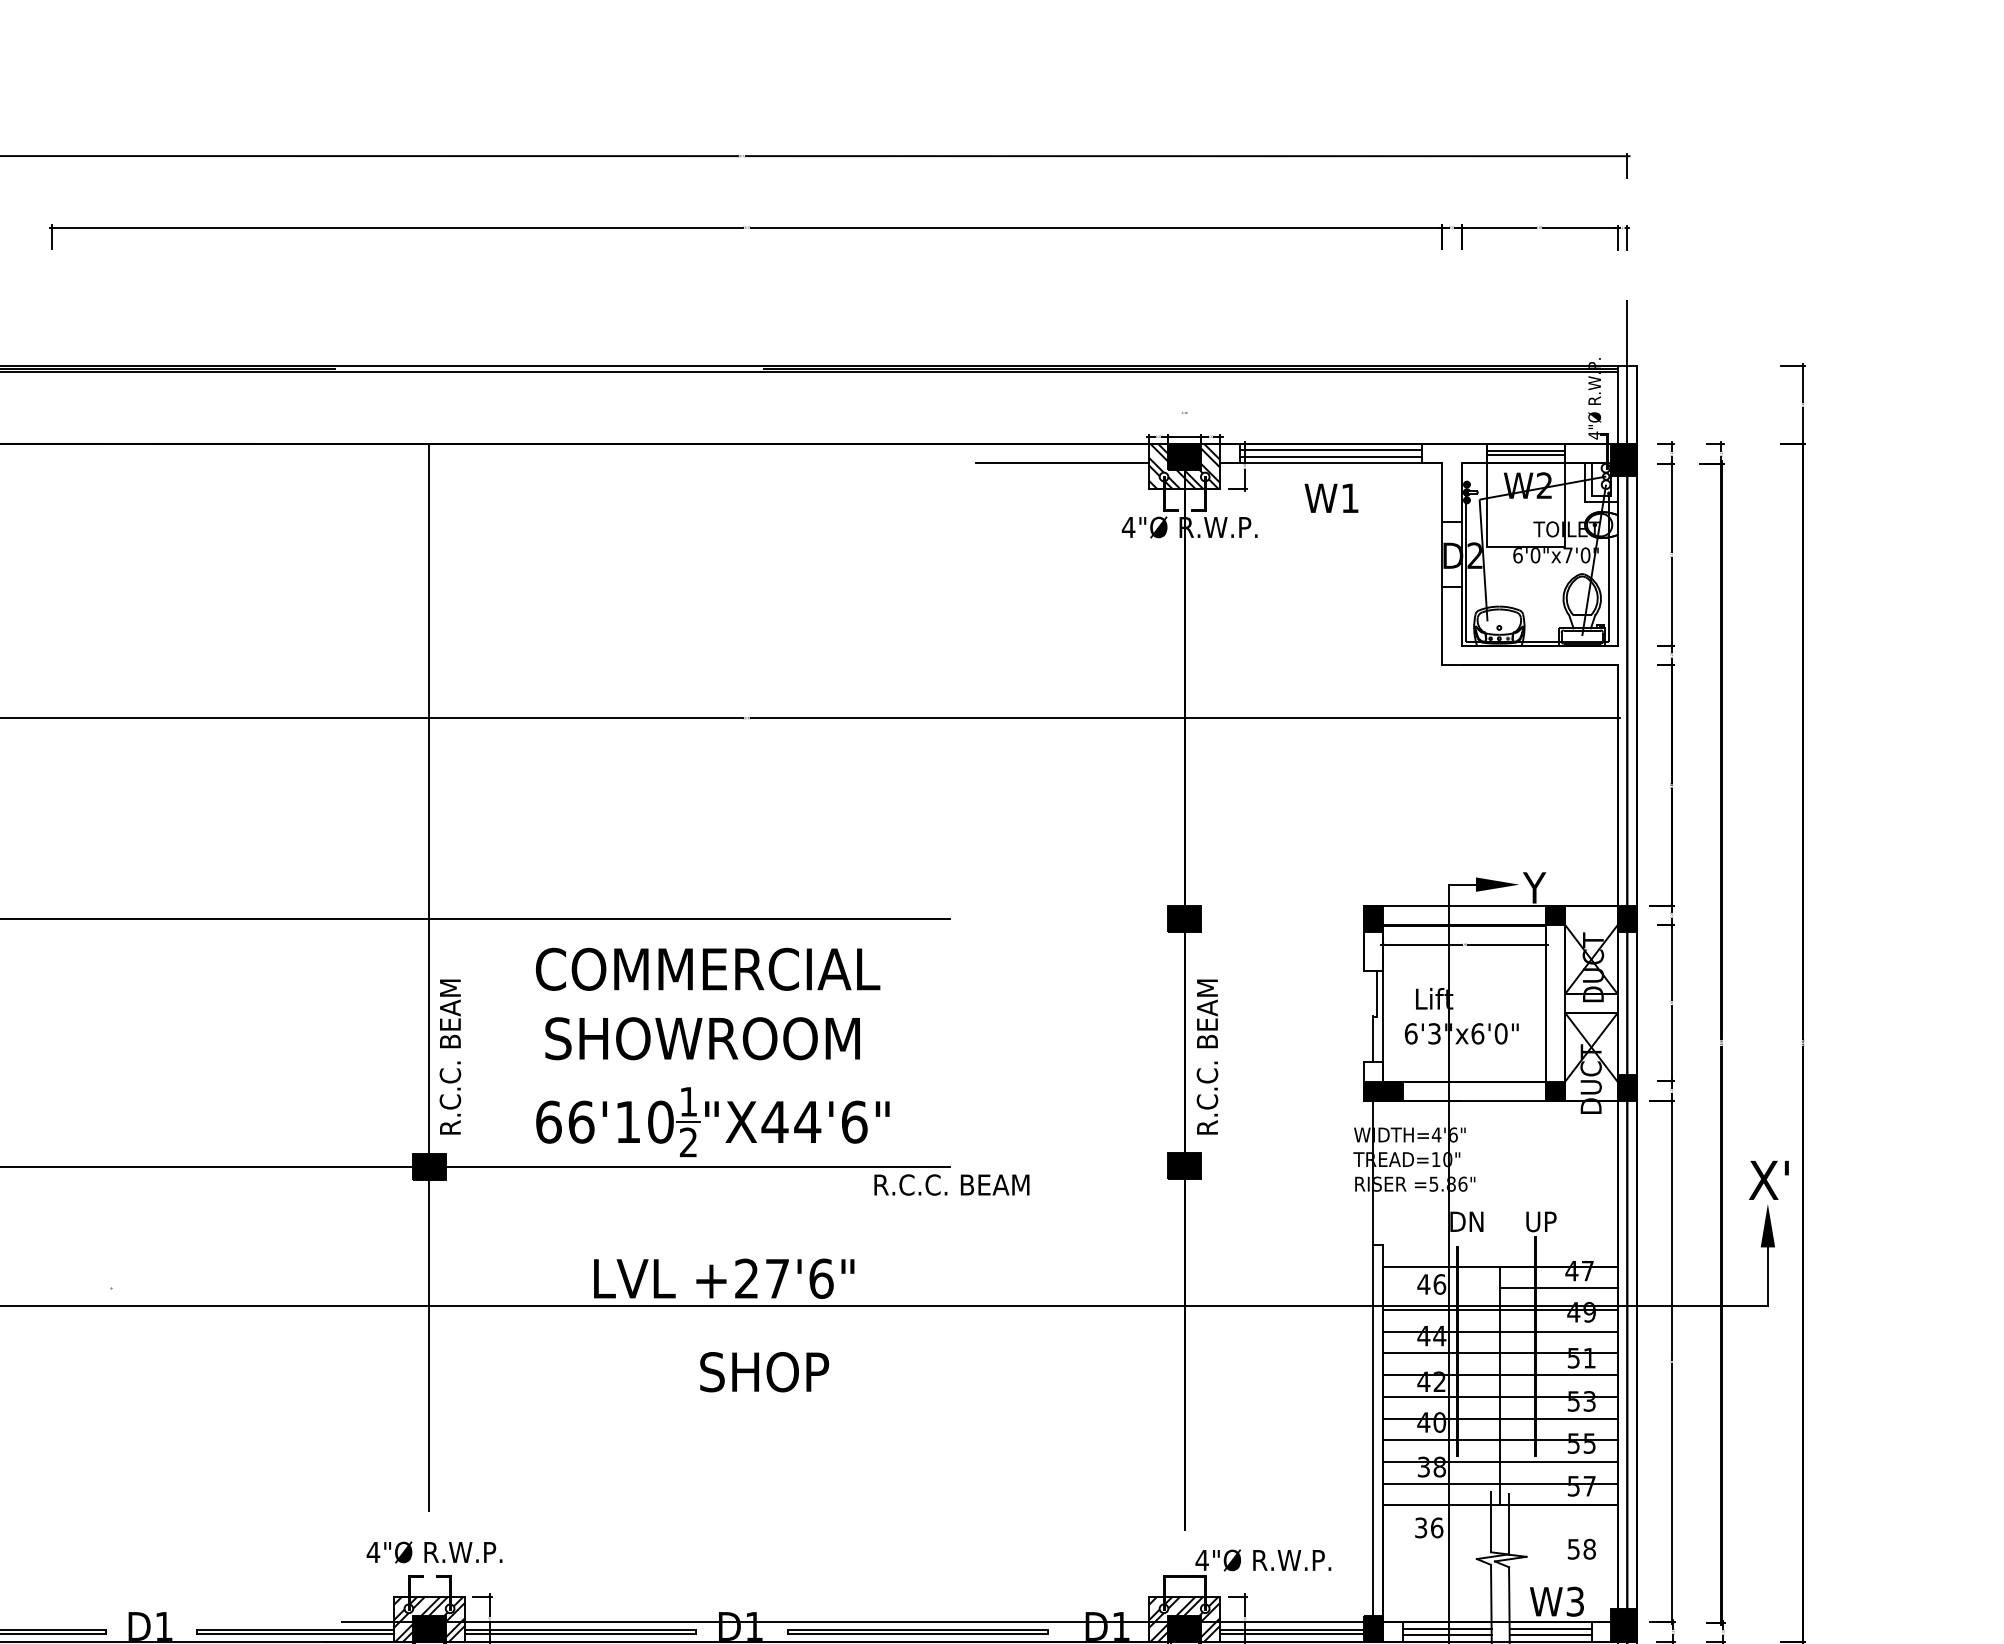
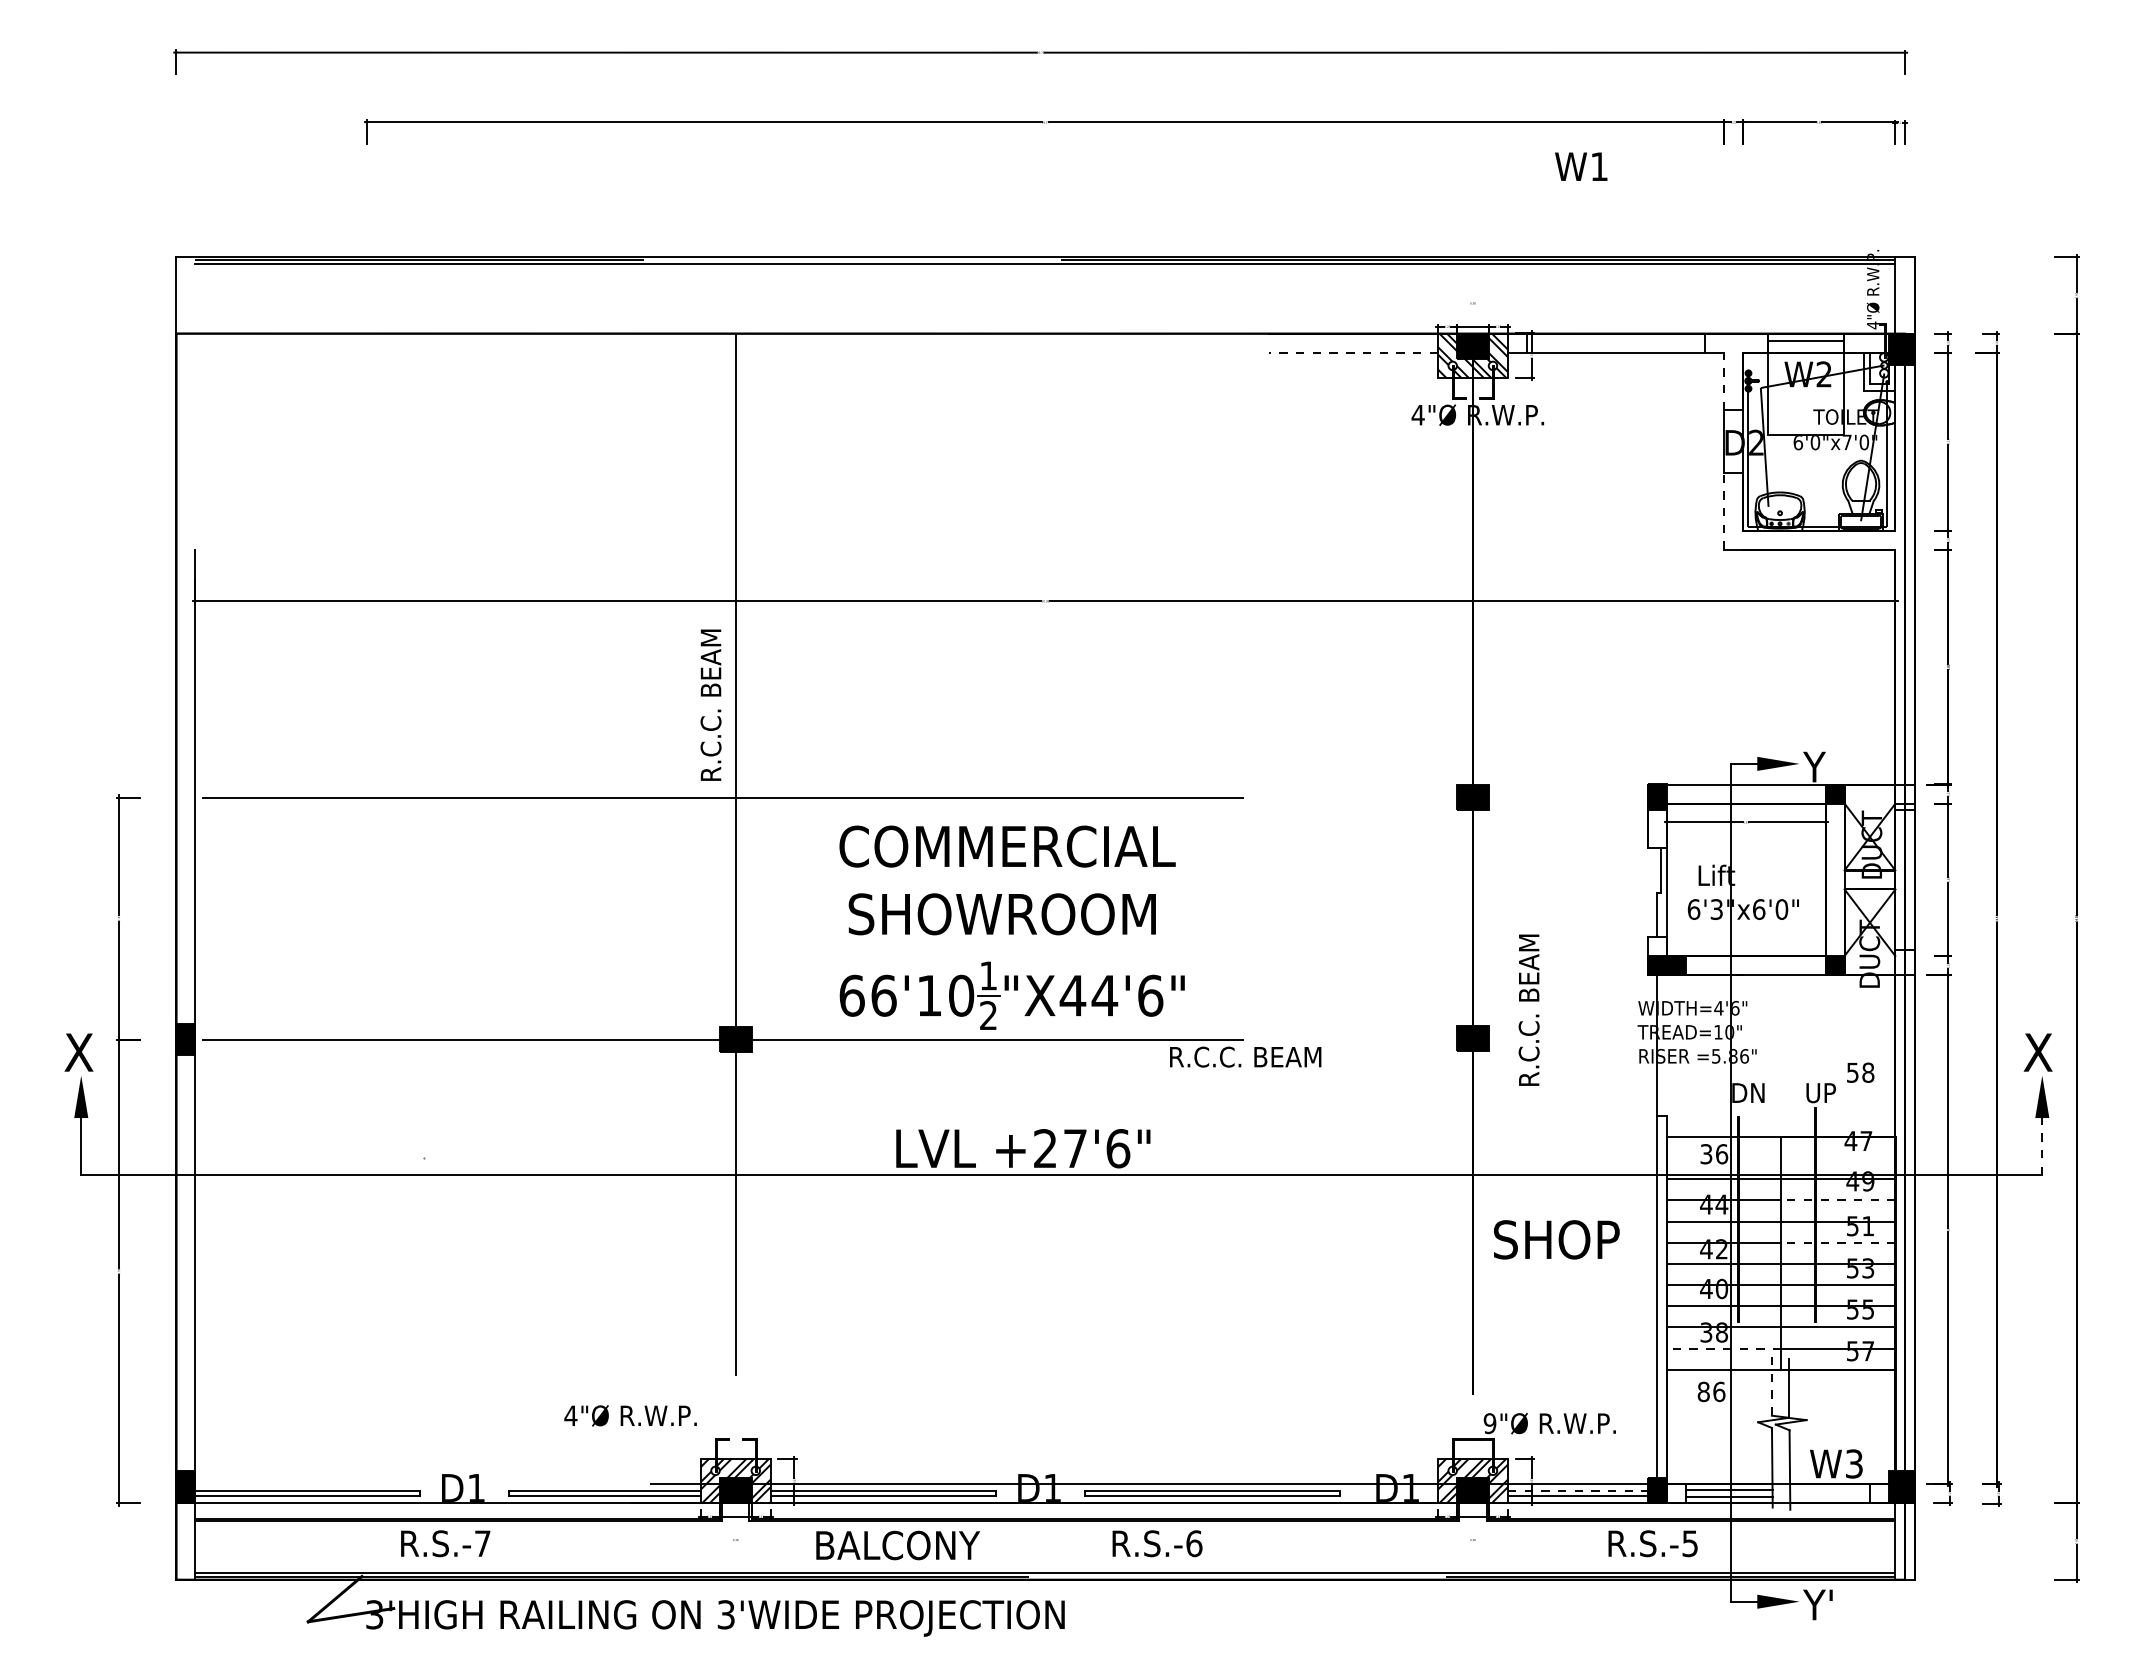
line: (1627, 372) -> (1905, 263), removed
line: (1330, 449) -> (1615, 339), removed
line: (1526, 455) -> (1806, 344), removed
line: (1330, 457) -> (1615, 346), removed
line: (1062, 463) -> (1353, 352), solid -> dashed
line: (1442, 492) -> (1724, 381), solid -> dashed
text: (1331, 498) -> (1581, 166), moved
line: (1442, 626) -> (1724, 511), solid -> dashed
fill: (1626, 918) -> (1904, 796), removed
text: (449, 1056) -> (710, 704), moved
text: (1206, 1056) -> (1528, 1009), moved
fill: (1626, 1088) -> (1904, 962), removed
text: (1786, 1167) -> (2060, 1040), X' -> X
line: (1768, 1275) -> (2042, 1145), solid -> dashed
text: (1423, 1284) -> (1706, 1154), 46 -> 36
line: (1559, 1288) -> (1838, 1158), removed
line: (1558, 1331) -> (1837, 1200), solid -> dashed
text: (764, 1371) -> (1556, 1239), moved
line: (1558, 1374) -> (1837, 1242), solid -> dashed
line: (1441, 1483) -> (1723, 1348), solid -> dashed
line: (1490, 1522) -> (1771, 1386), solid -> dashed
text: (1420, 1527) -> (1703, 1391), 36 -> 86
text: (1581, 1549) -> (1860, 1072), moved
text: (434, 1552) -> (630, 1415), moved
text: (1201, 1560) -> (1489, 1423), 4"Ø -> 9"Ø
line: (1550, 1628) -> (1830, 1490), removed
line: (1291, 1629) -> (1577, 1491), solid -> dashed
line: (1550, 1635) -> (1830, 1496), removed

